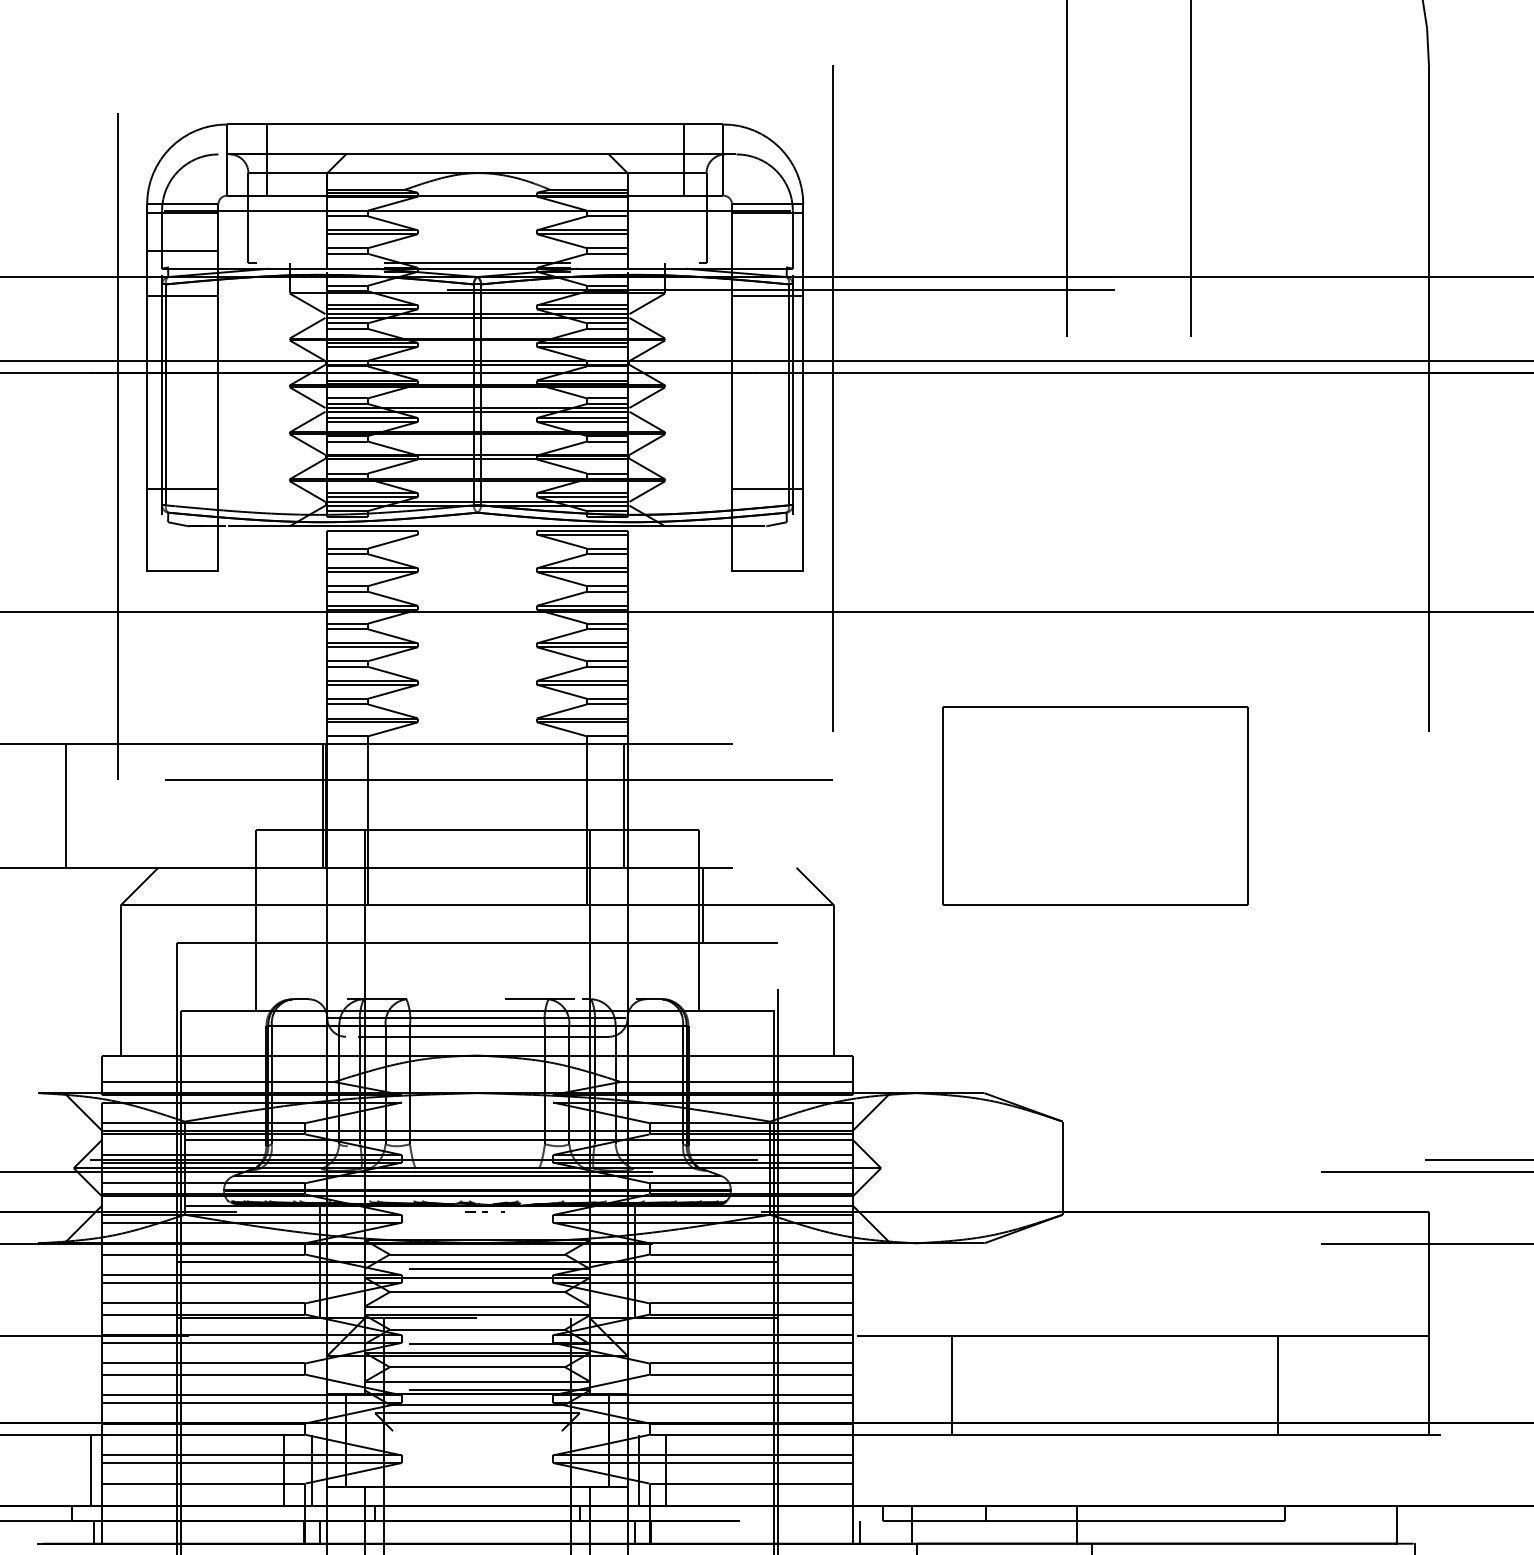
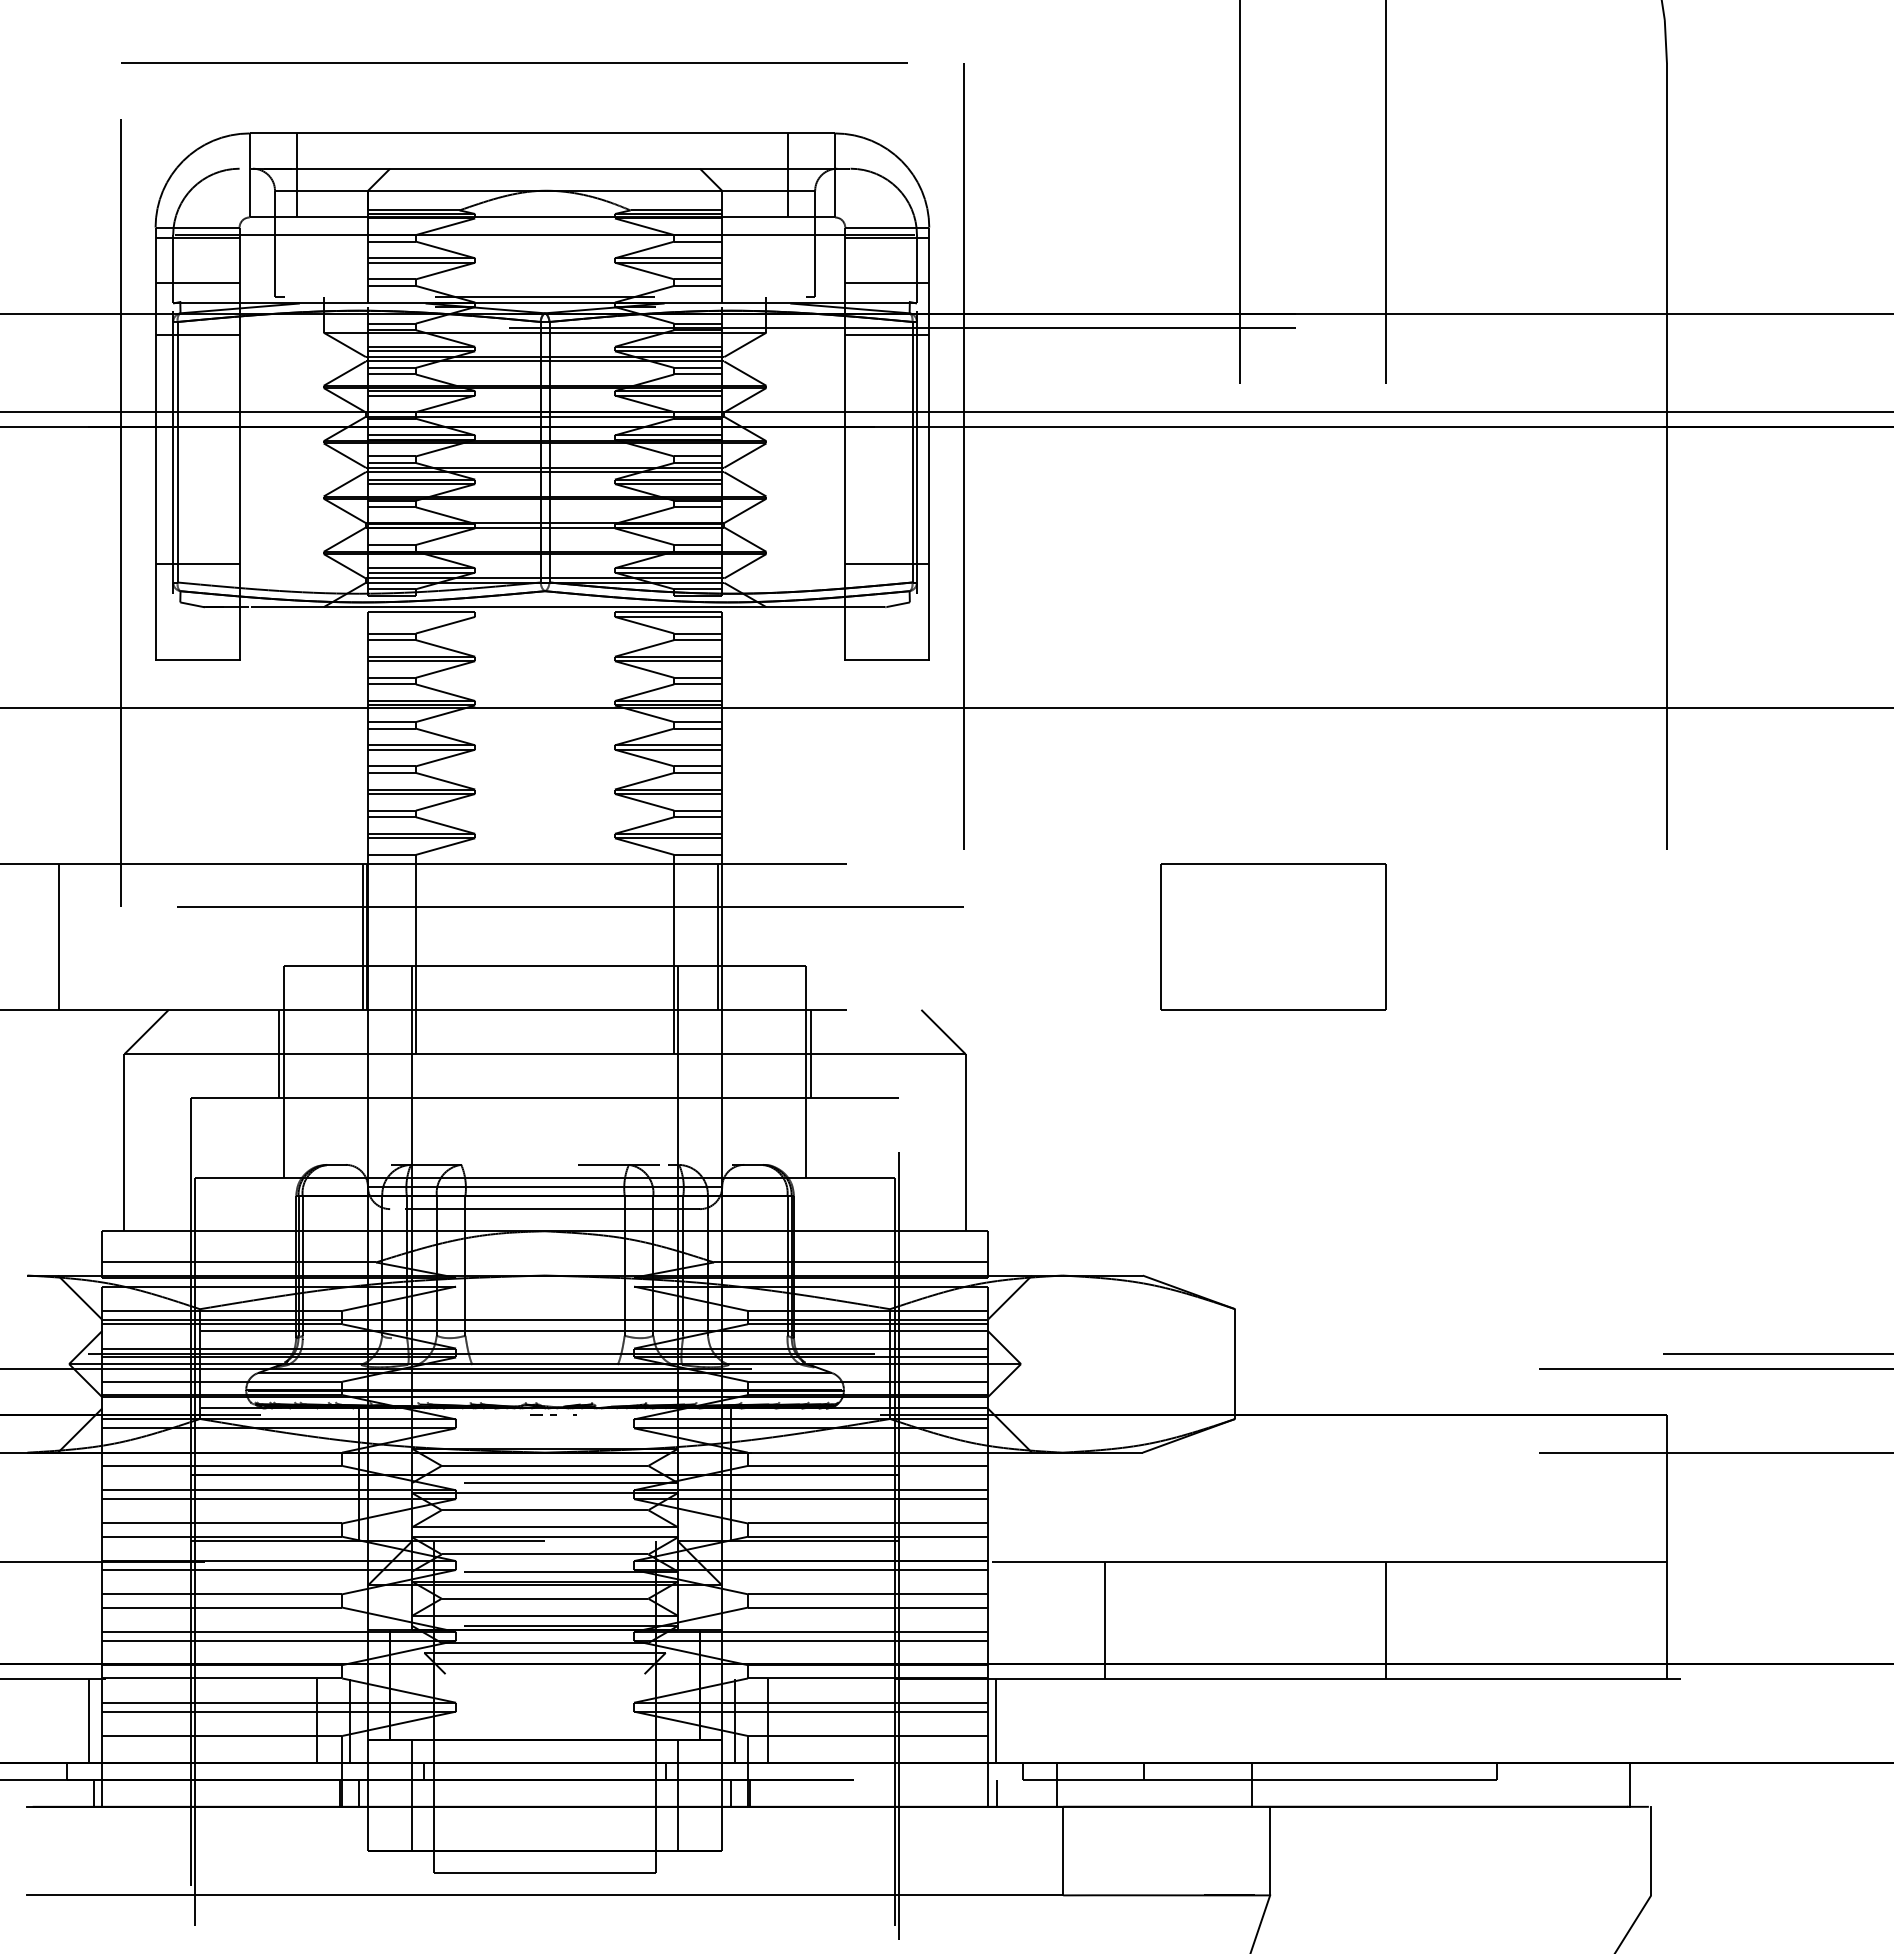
line: (451, 64) -> (514, 62), added
line: (767, 251) -> (887, 283), added
part: (1095, 805) -> (1273, 936), size x0.62
line: (252, 904) -> (279, 1053), added
line: (1277, 1384) -> (1385, 1619), moved
line: (859, 1470) -> (995, 1720), added

